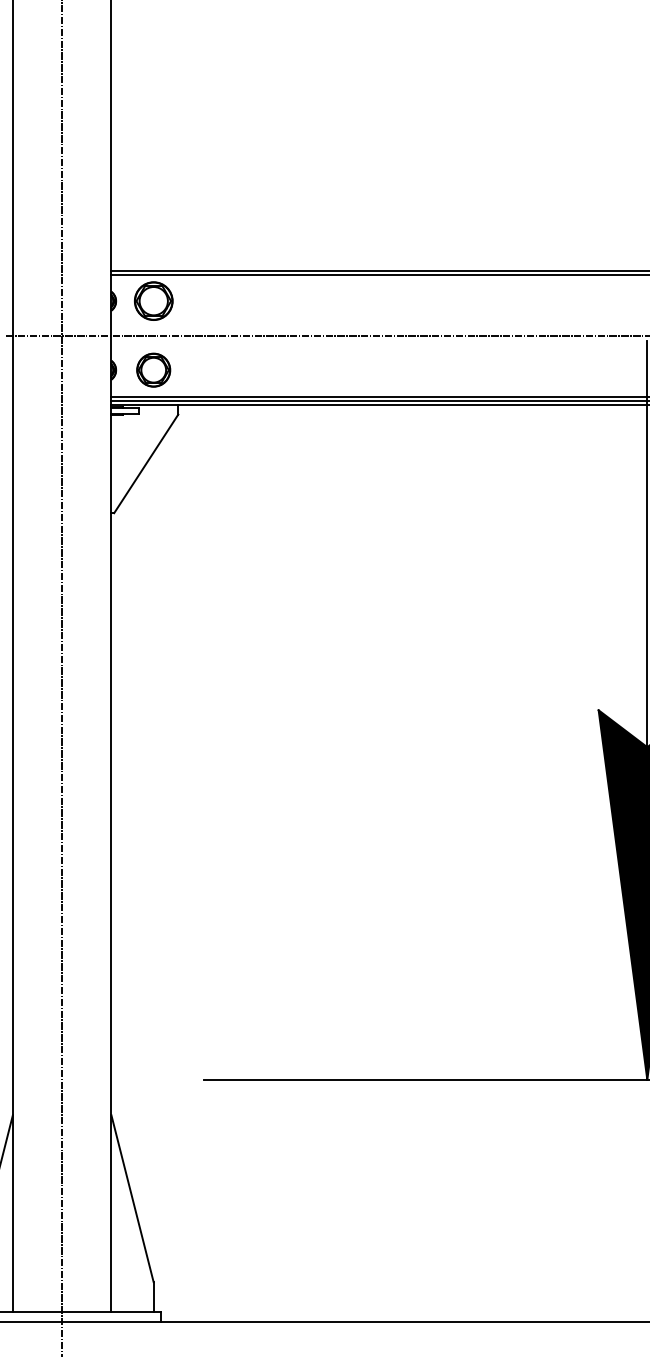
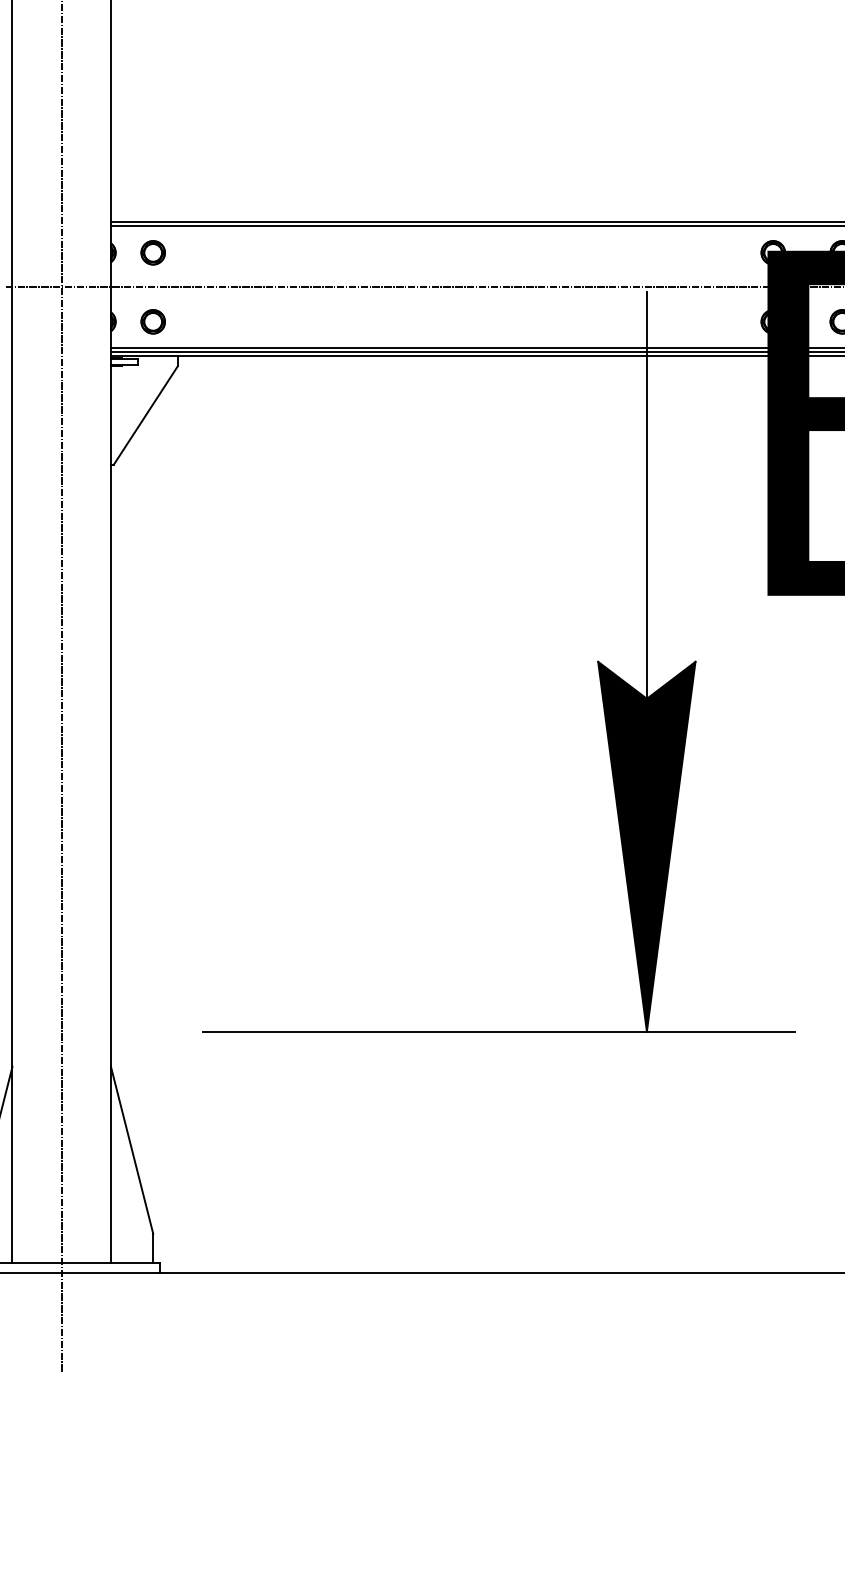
part: (152, 300) -> (152, 252), size x0.62
part: (152, 369) -> (152, 321), size x0.71

